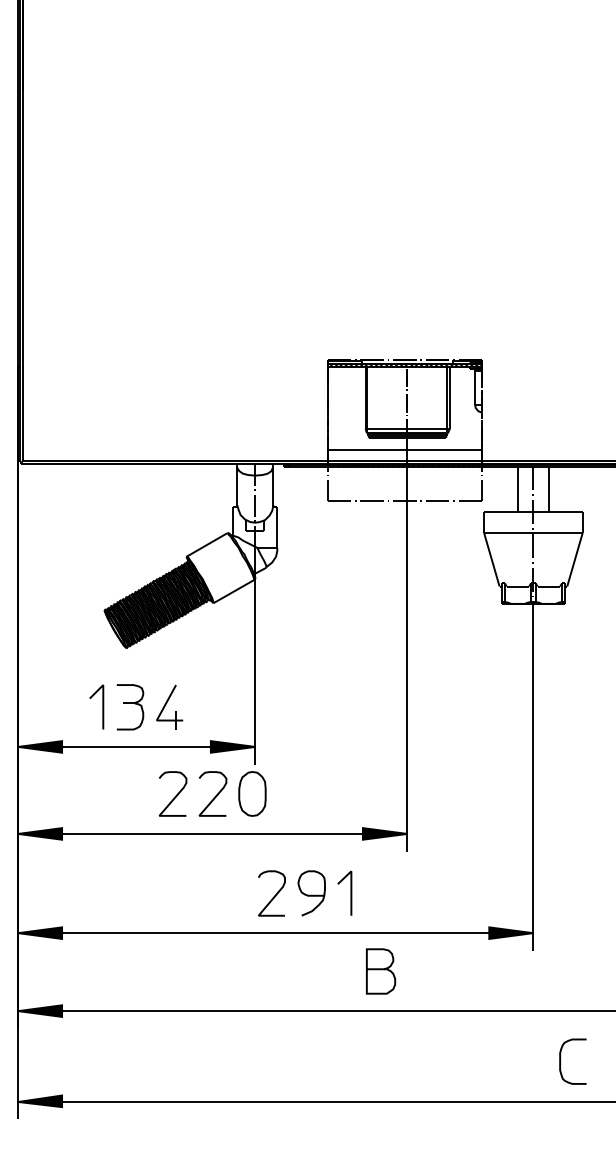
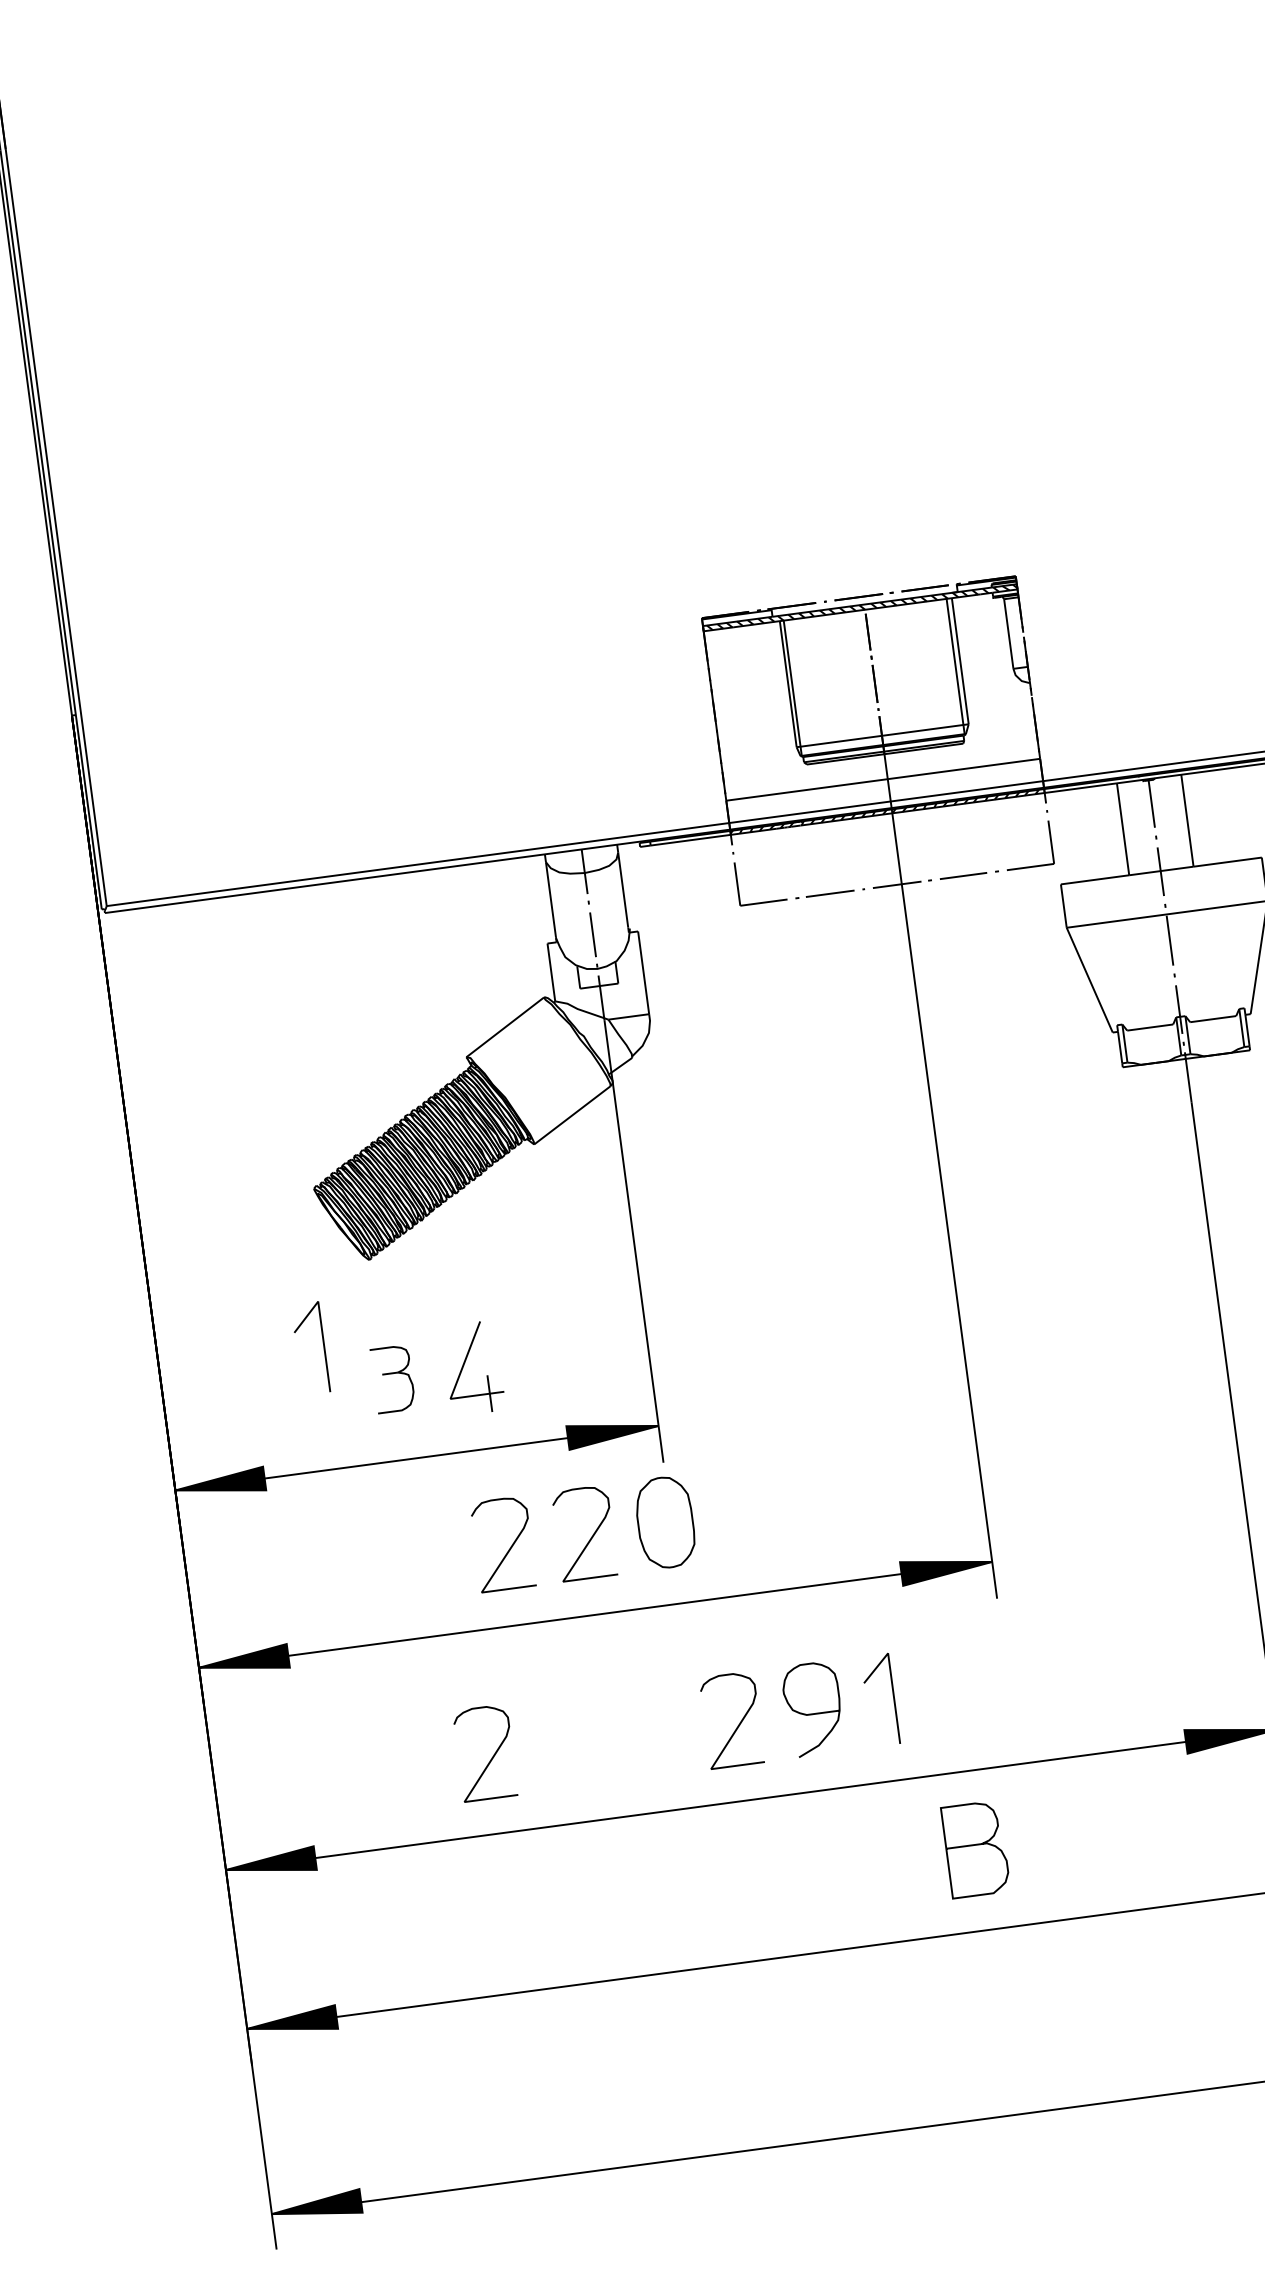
line: (102, 706) -> (322, 1345), moved
part: (130, 707) -> (393, 1379), size x0.7
curve: (153, 895) -> (491, 1756), added

